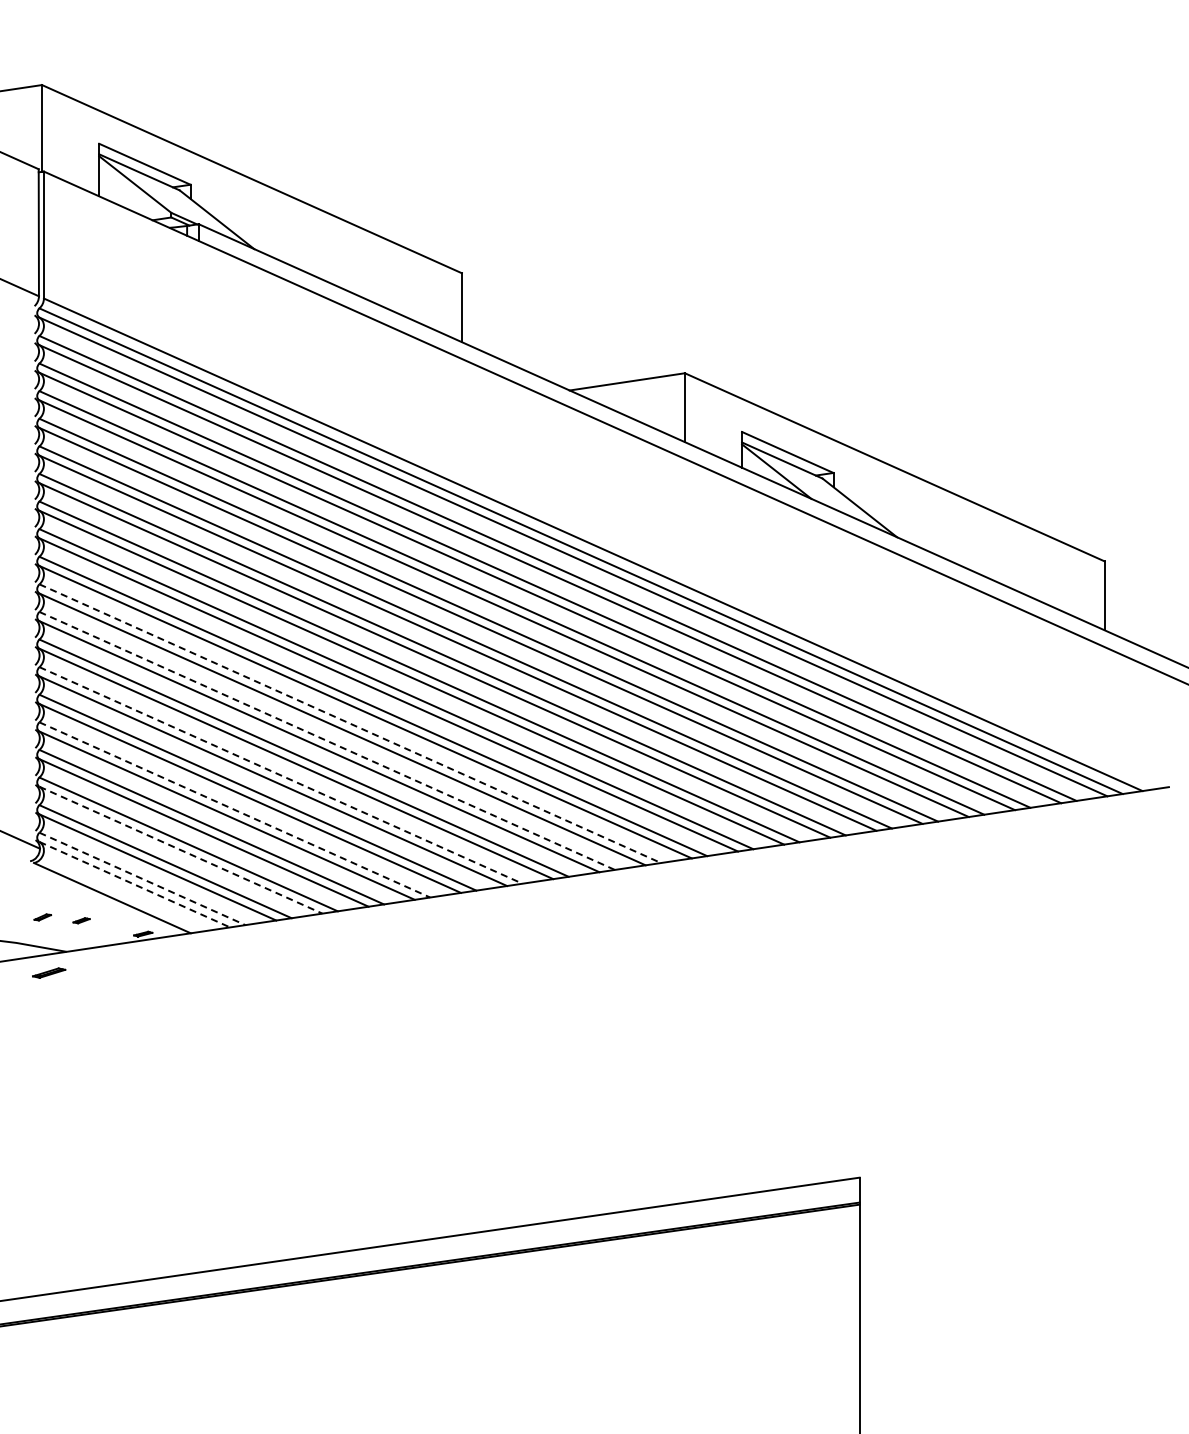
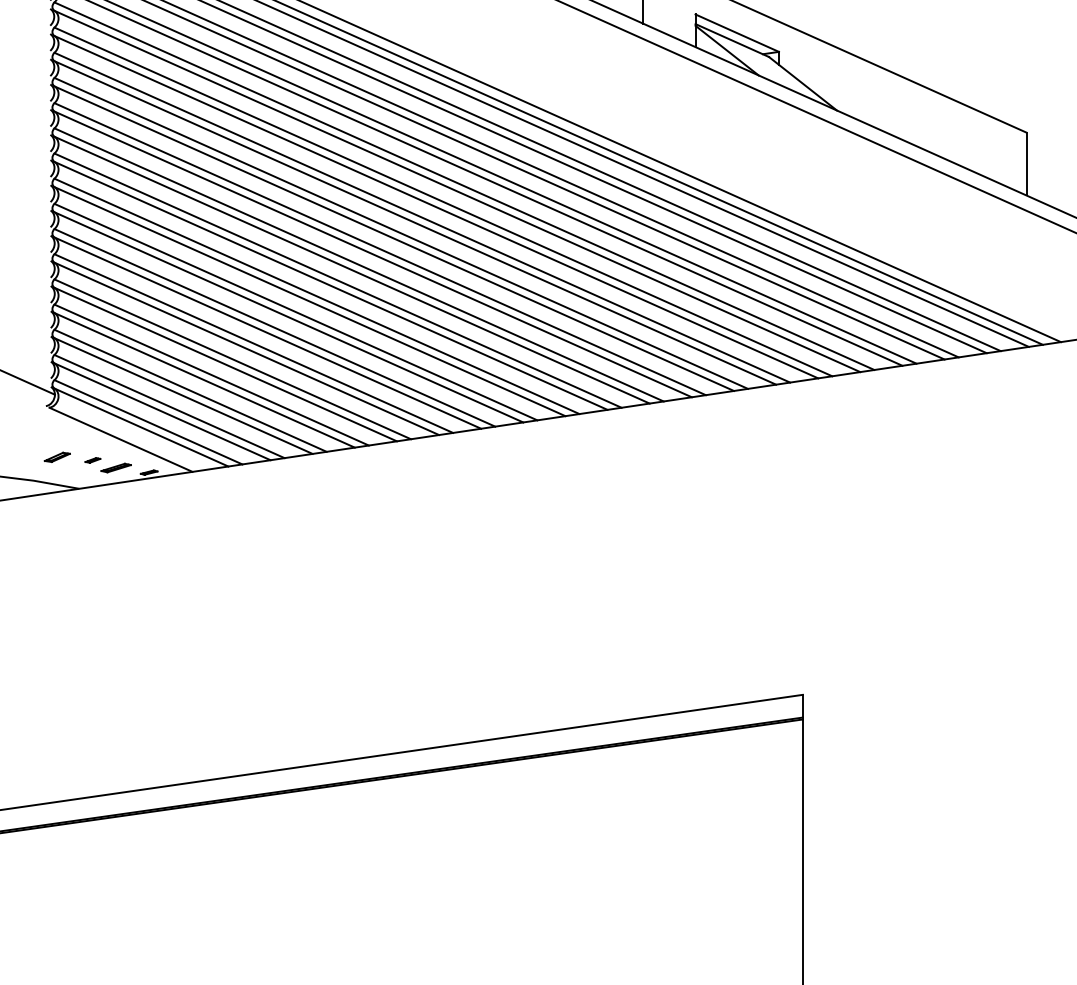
line: (350, 723) -> (338, 280), dashed -> solid
line: (327, 741) -> (317, 296), dashed -> solid
line: (281, 775) -> (275, 327), dashed -> solid
line: (235, 810) -> (233, 359), dashed -> solid
line: (181, 850) -> (184, 396), dashed -> solid
line: (142, 878) -> (148, 421), dashed -> solid
line: (135, 884) -> (142, 427), dashed -> solid
part: (42, 917) -> (57, 457), size x1.67
part: (49, 972) -> (116, 467), moved

